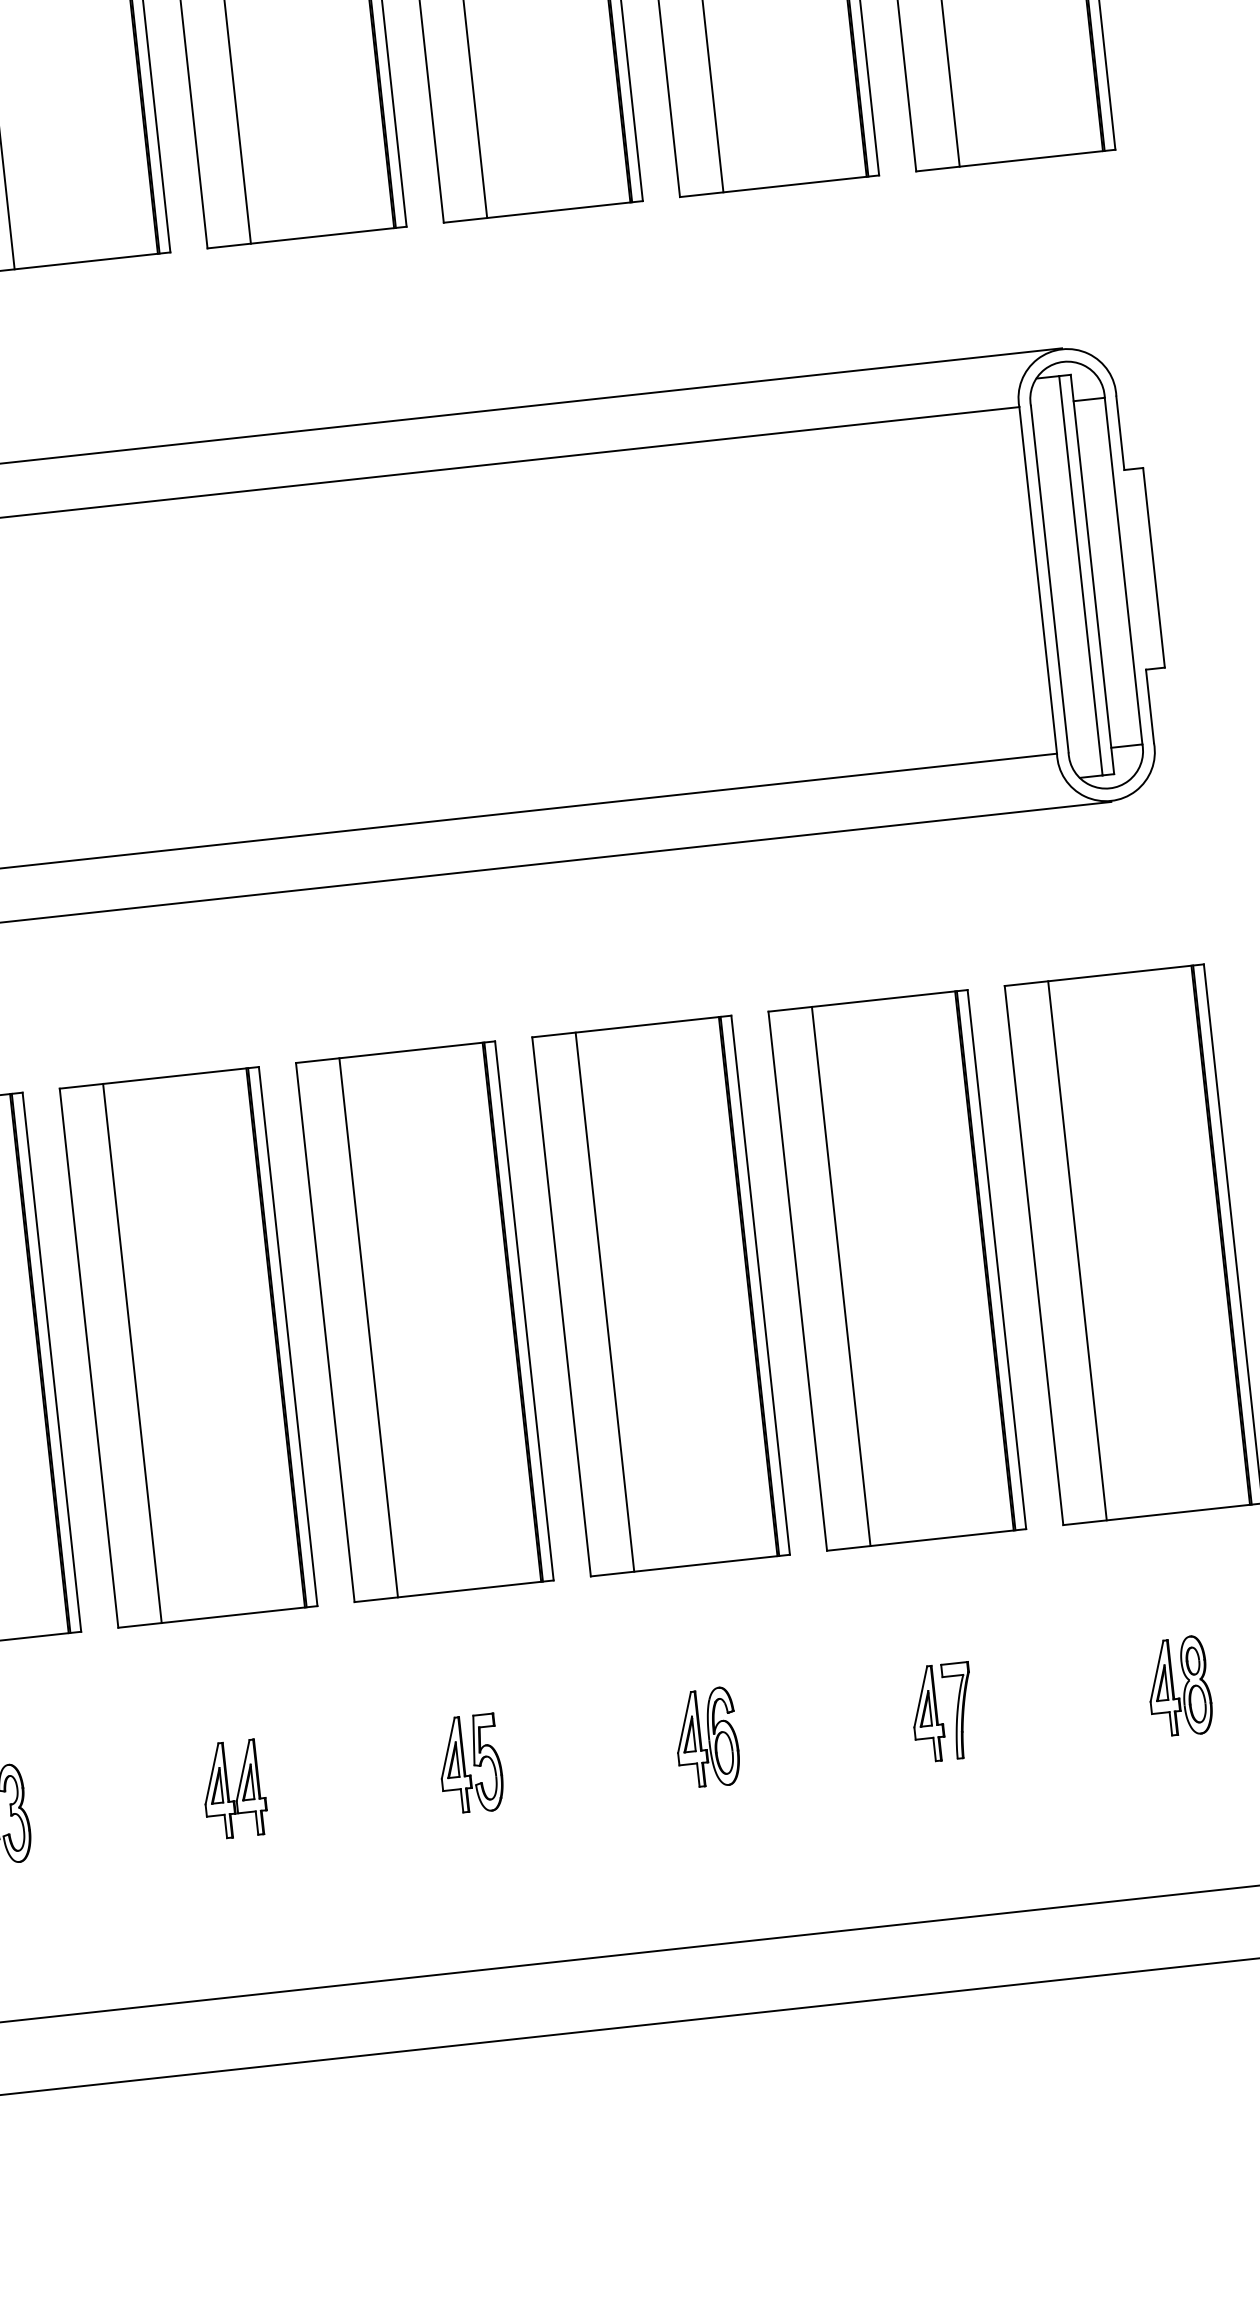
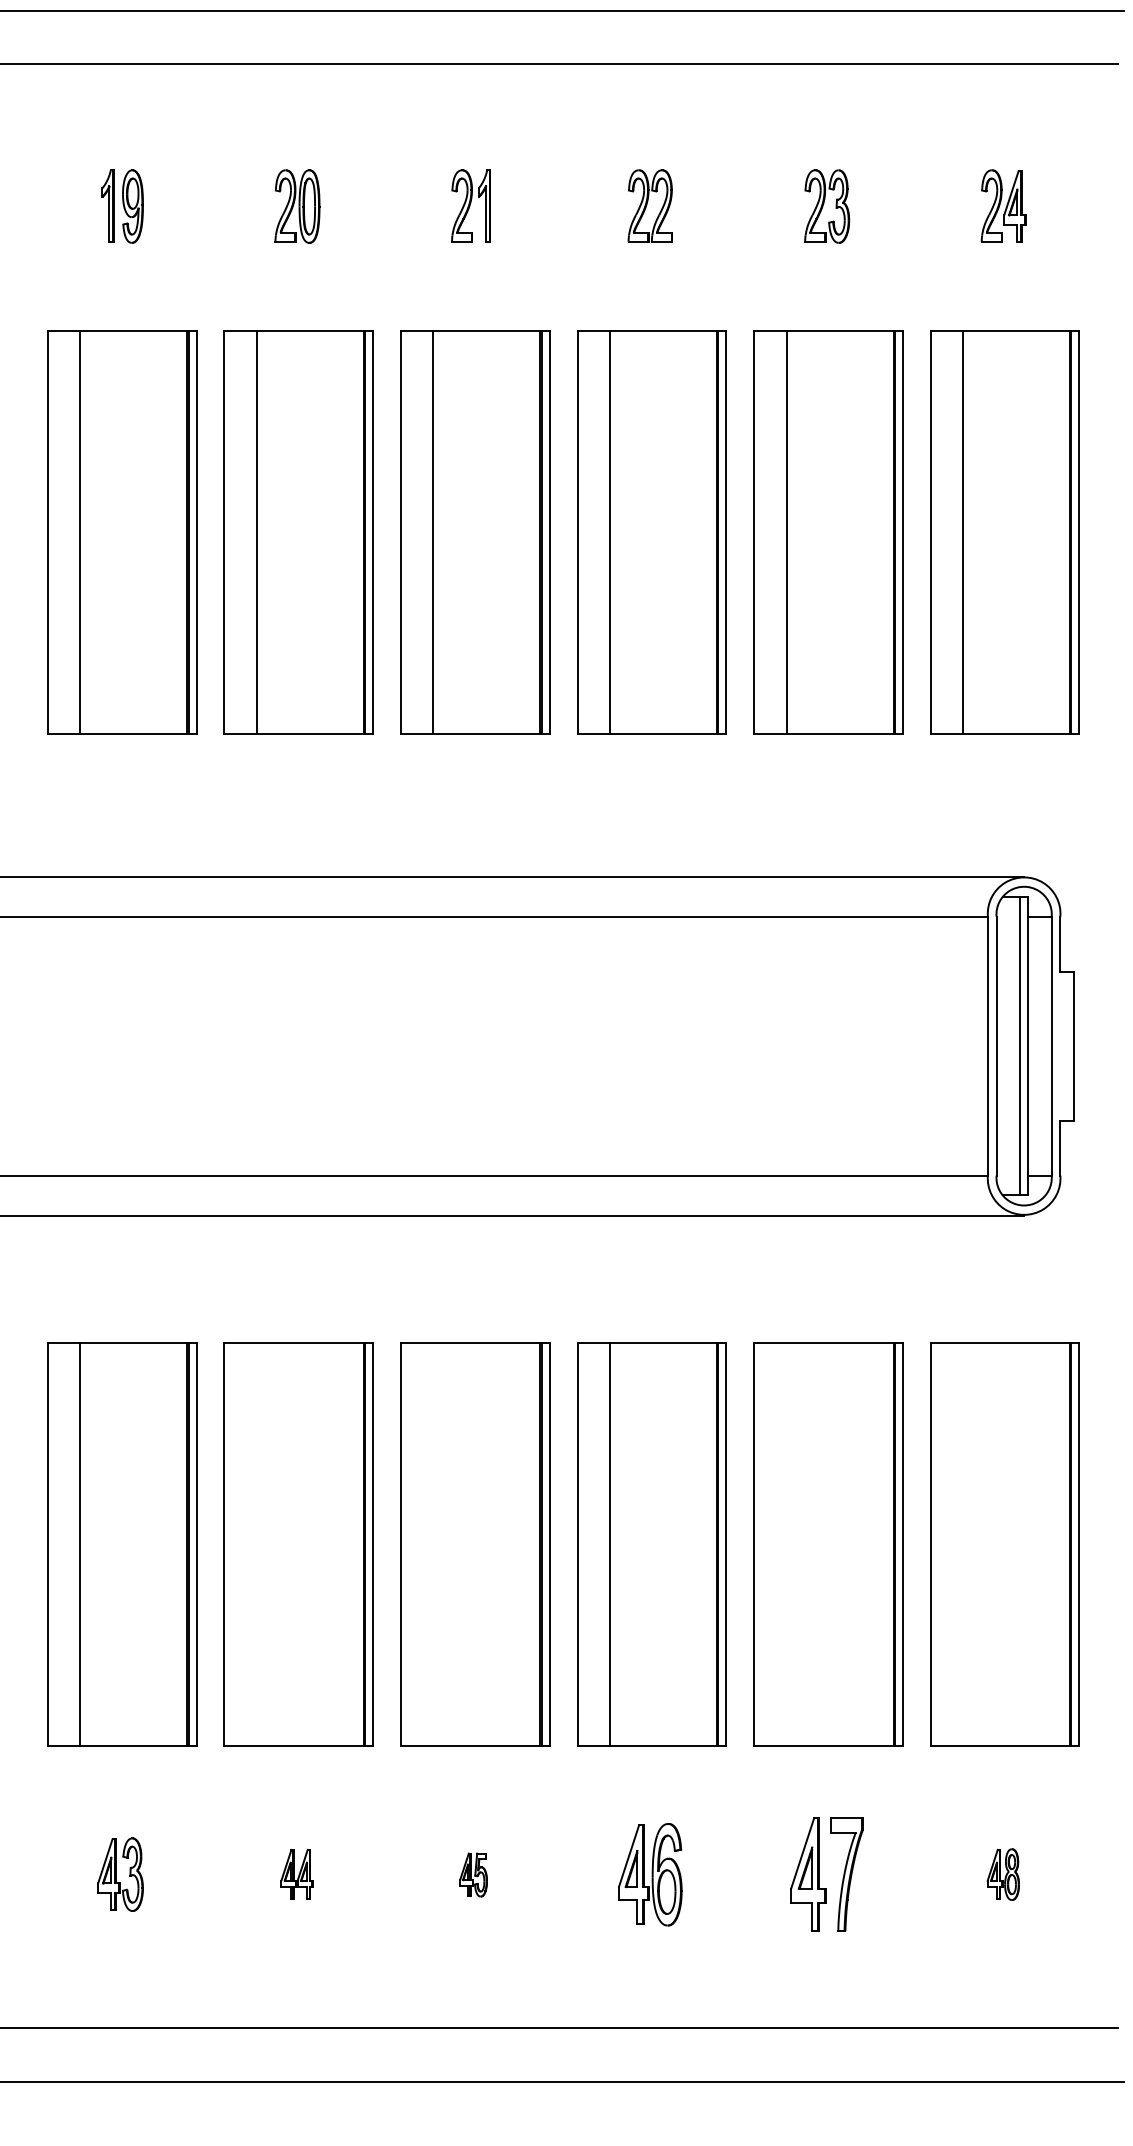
line: (1077, 1250) -> (963, 1544), removed
line: (841, 1276) -> (786, 1544), removed
line: (368, 1327) -> (433, 1544), removed
line: (131, 1353) -> (256, 1544), removed
part: (1179, 1686) -> (1003, 1874), size x0.7
part: (942, 1712) -> (826, 1874), size x1.6
part: (705, 1738) -> (649, 1874), size x1.4
part: (470, 1763) -> (473, 1874), size x0.6
part: (233, 1789) -> (296, 1874), size x0.7

